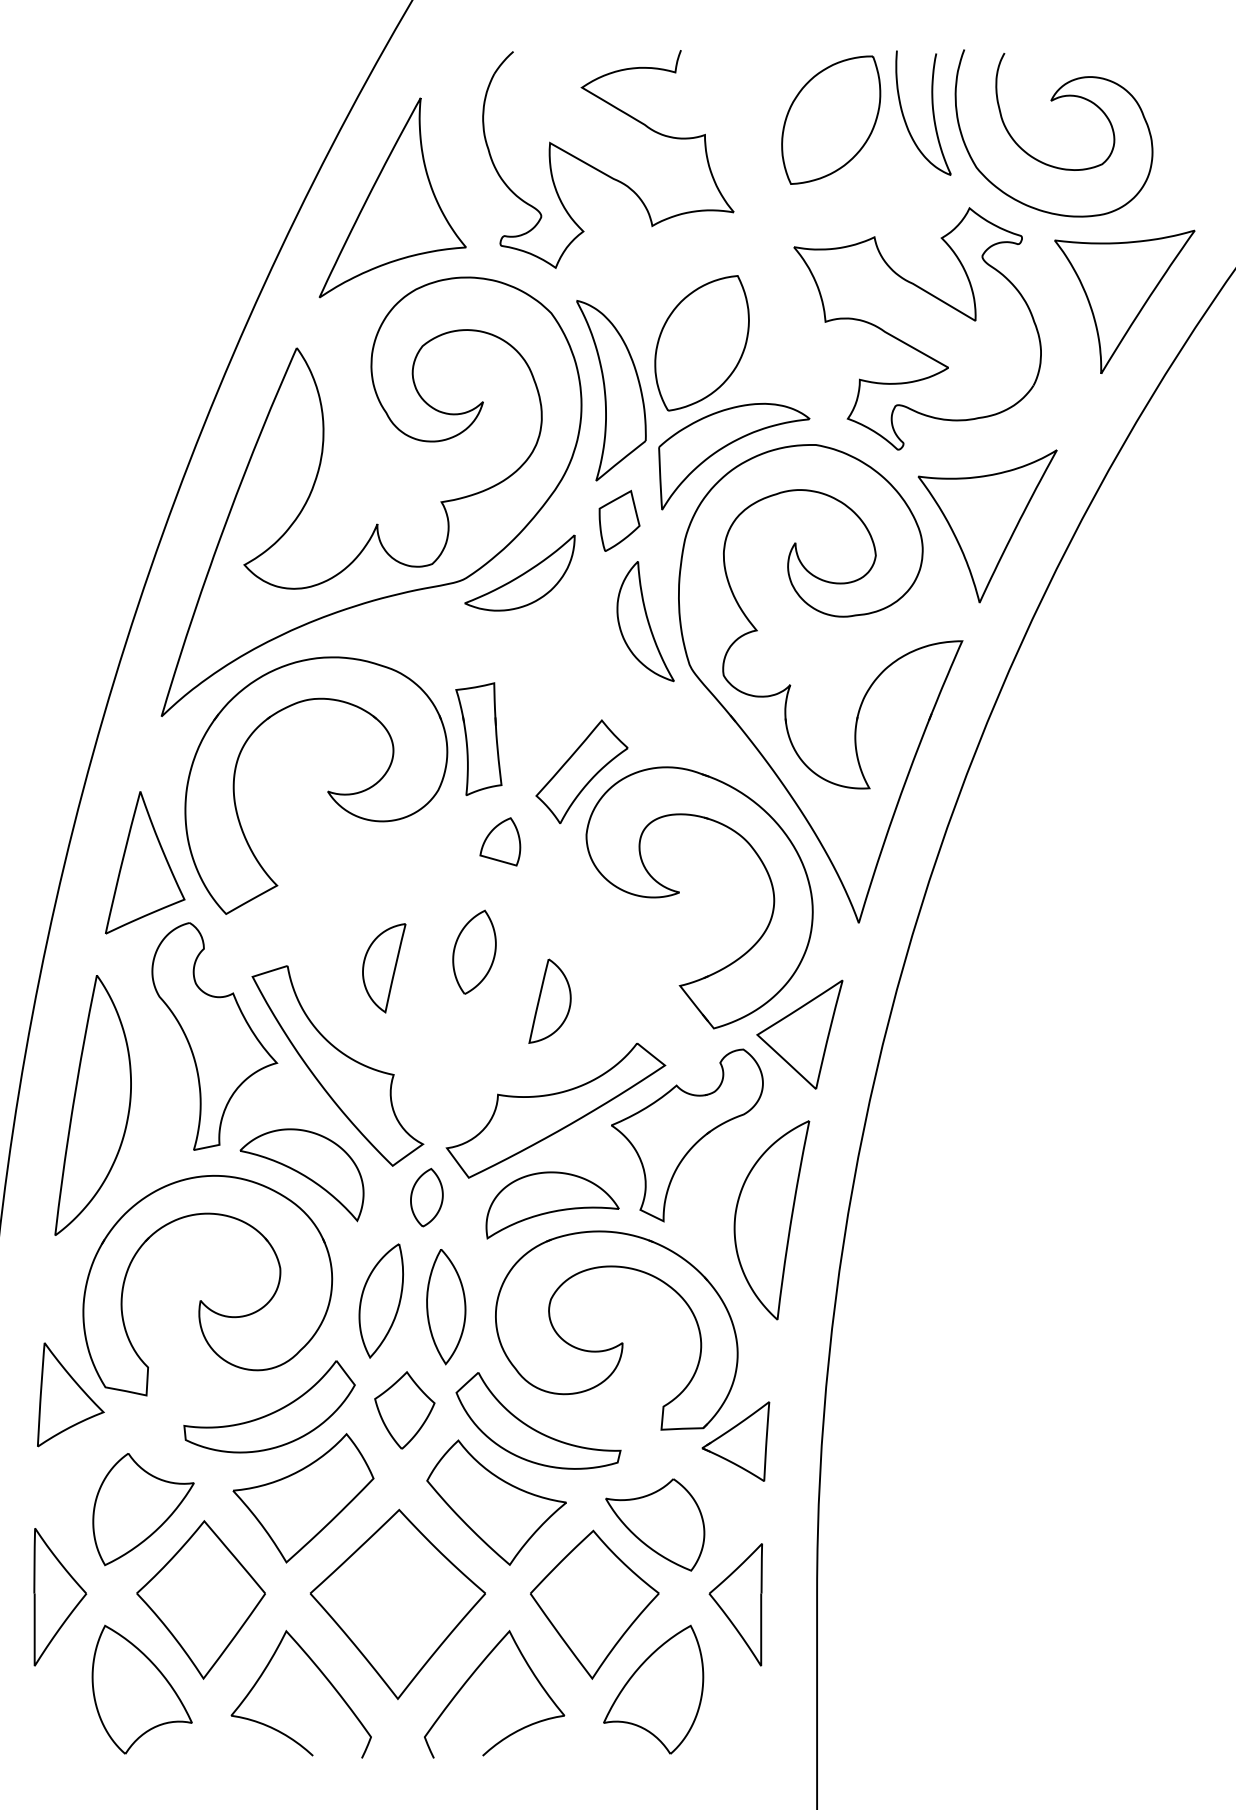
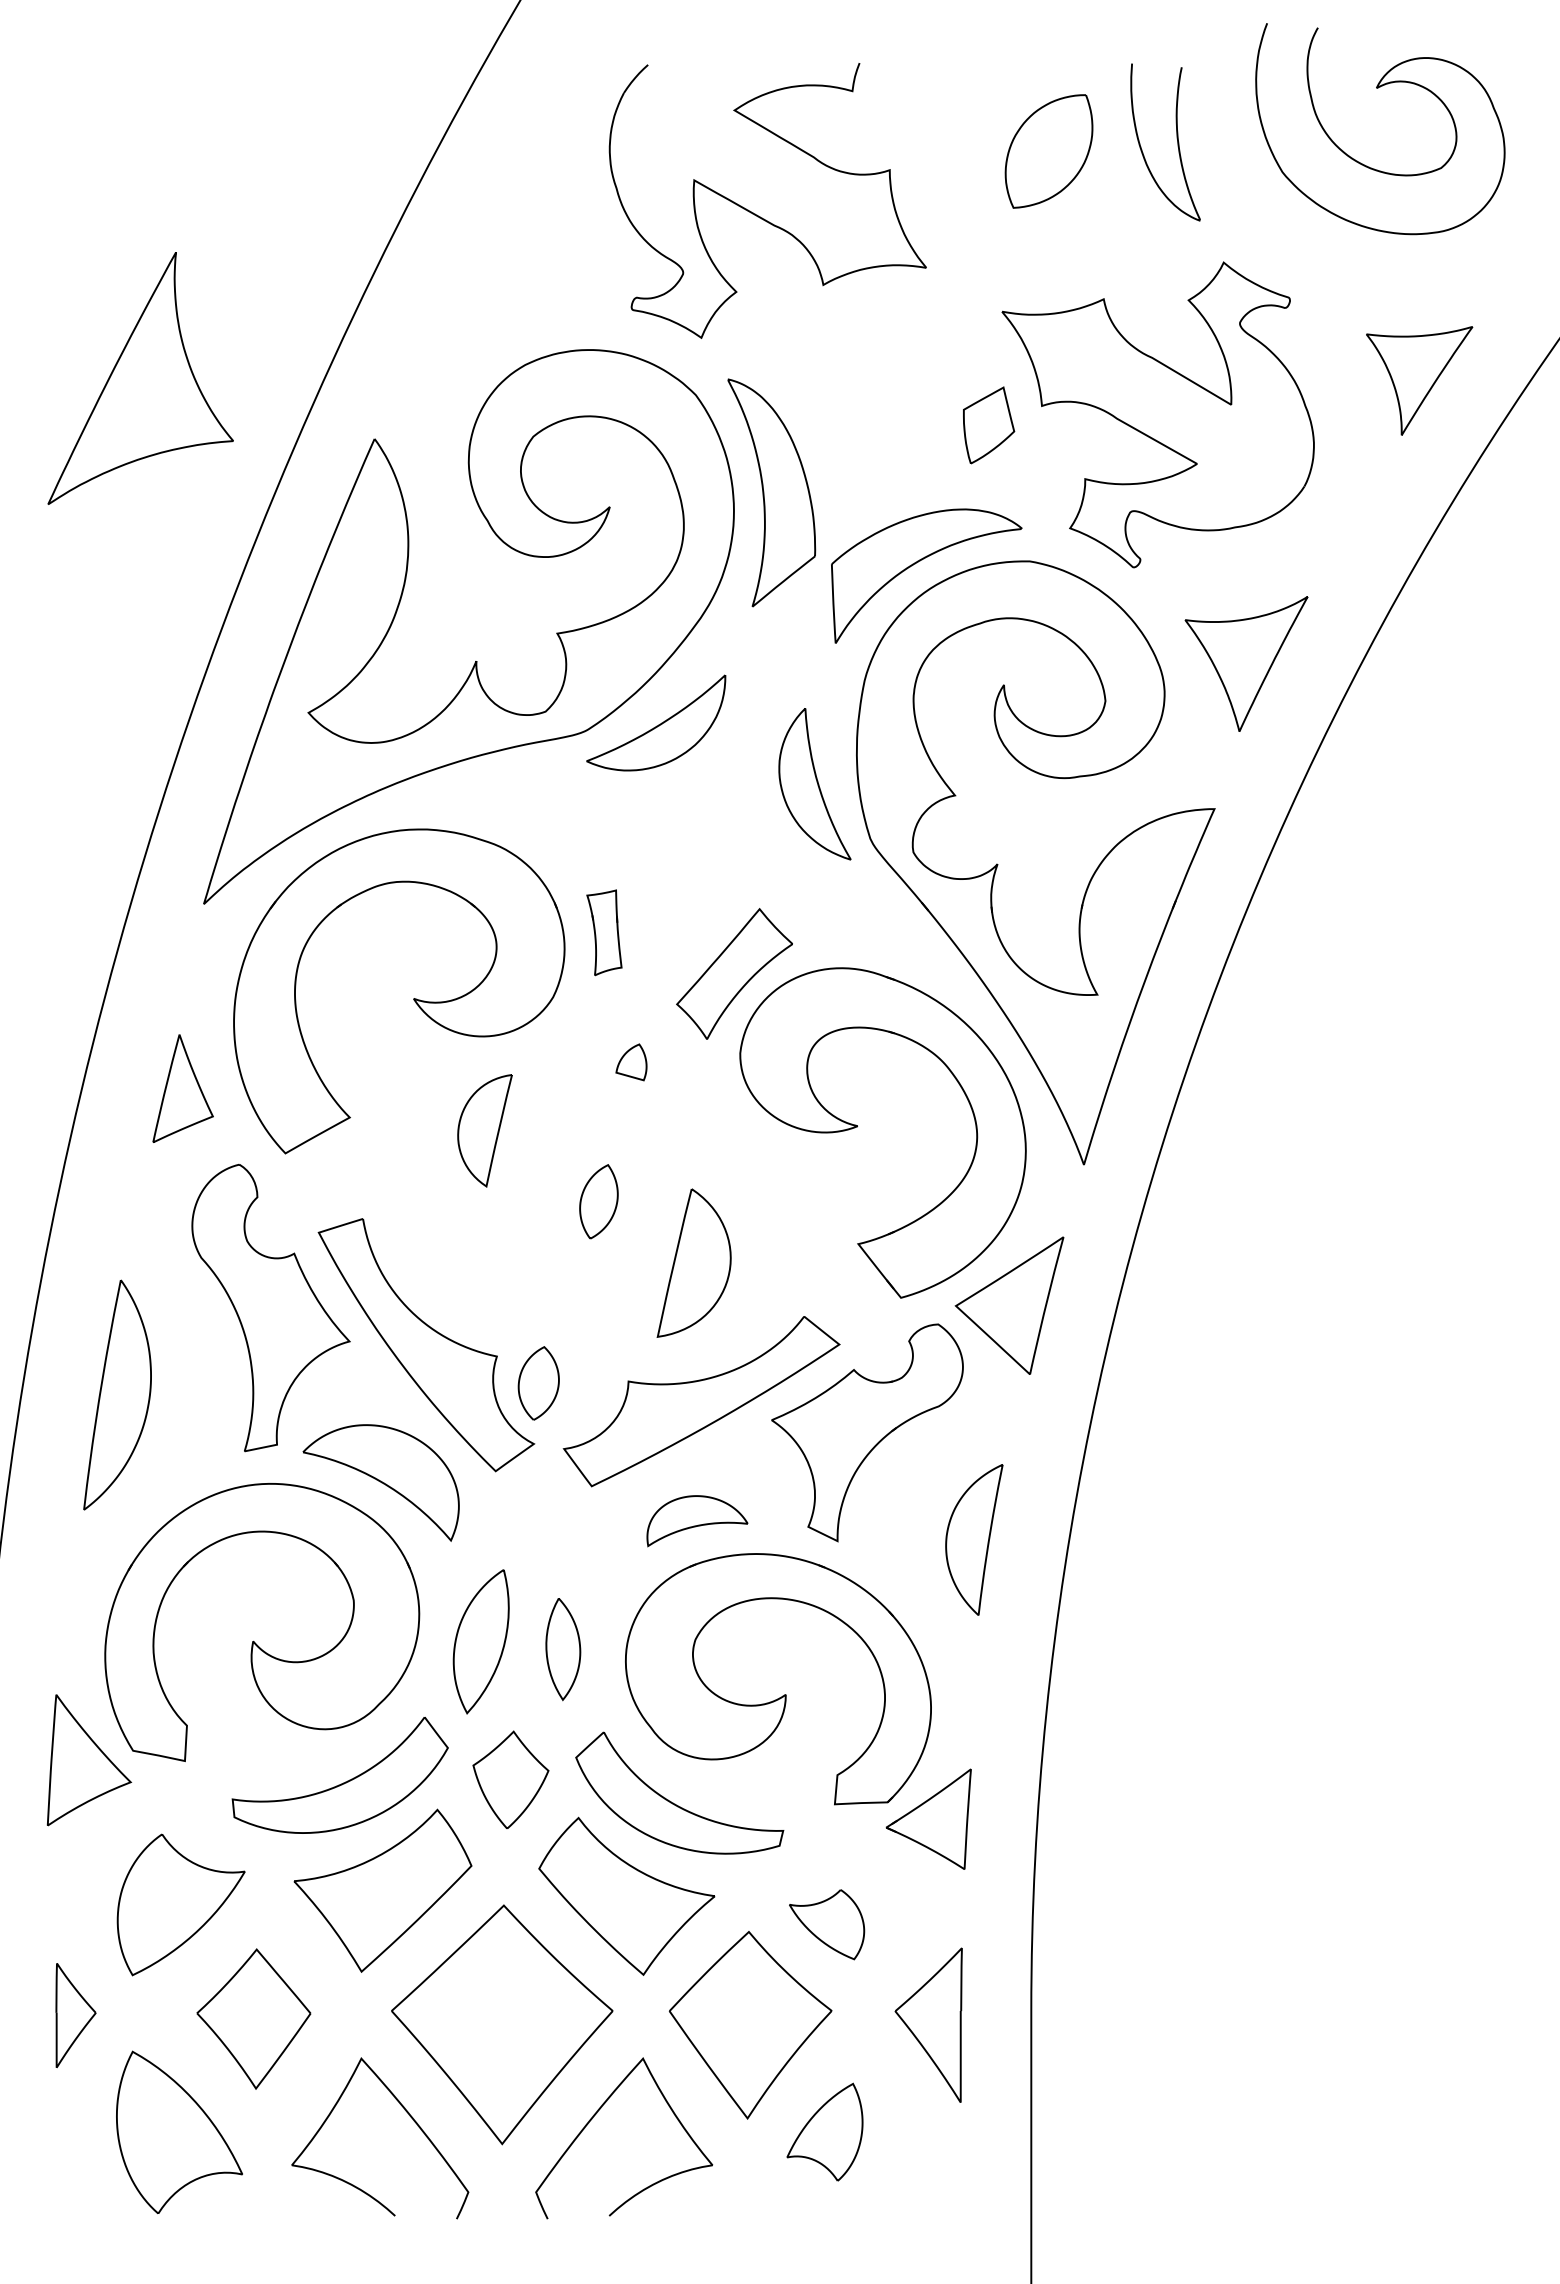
part: (830, 120) -> (1048, 151), size x0.7
curve: (1037, 159) -> (1359, 161), moved
part: (392, 197) -> (140, 378), moved
part: (1124, 301) -> (1419, 380), size x0.6
part: (702, 342) -> (886, 432), removed
part: (619, 521) -> (989, 425), moved
part: (987, 525) -> (1246, 663), size x0.7
part: (478, 739) -> (604, 932), size x0.6
part: (500, 842) -> (631, 1062), size x0.6
part: (144, 862) -> (182, 1088), size x0.6
part: (474, 952) -> (598, 1201), size x0.7
part: (383, 967) -> (484, 1130), moved
part: (550, 1001) -> (694, 1263), size x1.4
part: (93, 1105) -> (117, 1394), size x0.7
part: (426, 1197) -> (538, 1383), moved
part: (552, 1204) -> (697, 1520), size x0.6
part: (772, 1219) -> (974, 1539), size x0.6
part: (446, 1307) -> (563, 1649), size x0.7
part: (654, 1524) -> (826, 1924), size x0.6
part: (59, 1597) -> (75, 2015), size x0.6
part: (200, 1599) -> (253, 2018), size x0.7
part: (653, 1688) -> (824, 2131), size x0.6

